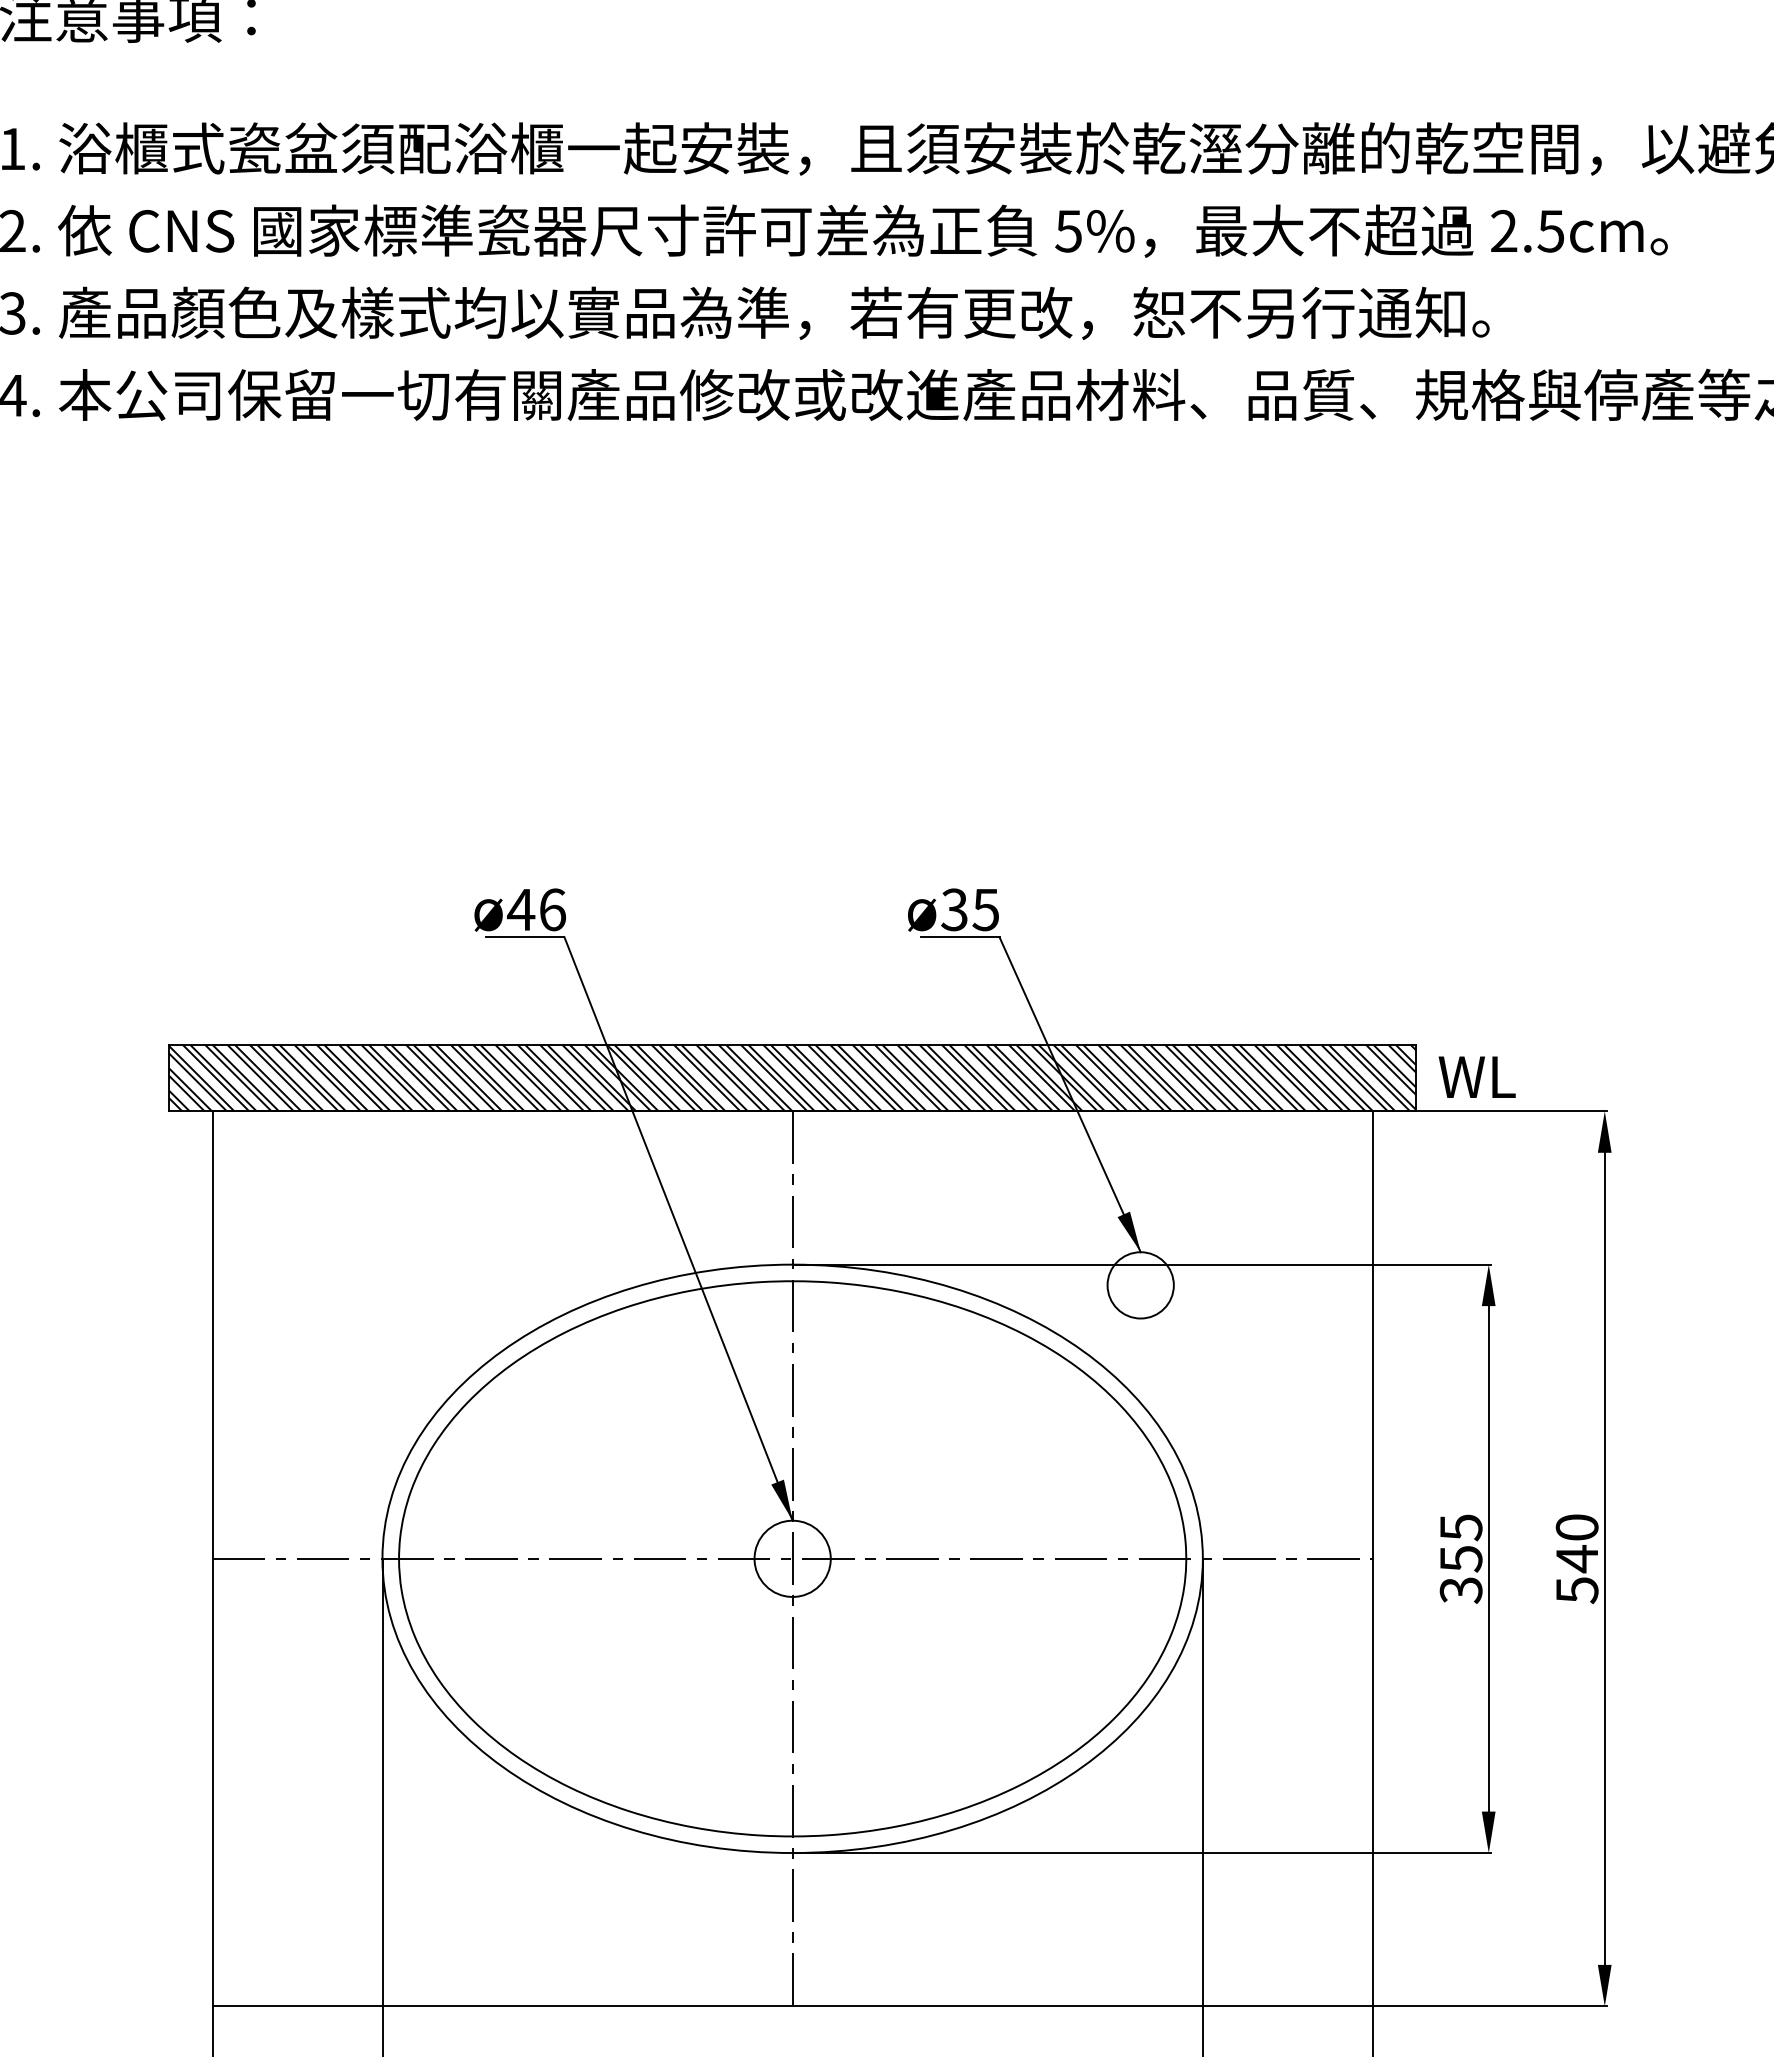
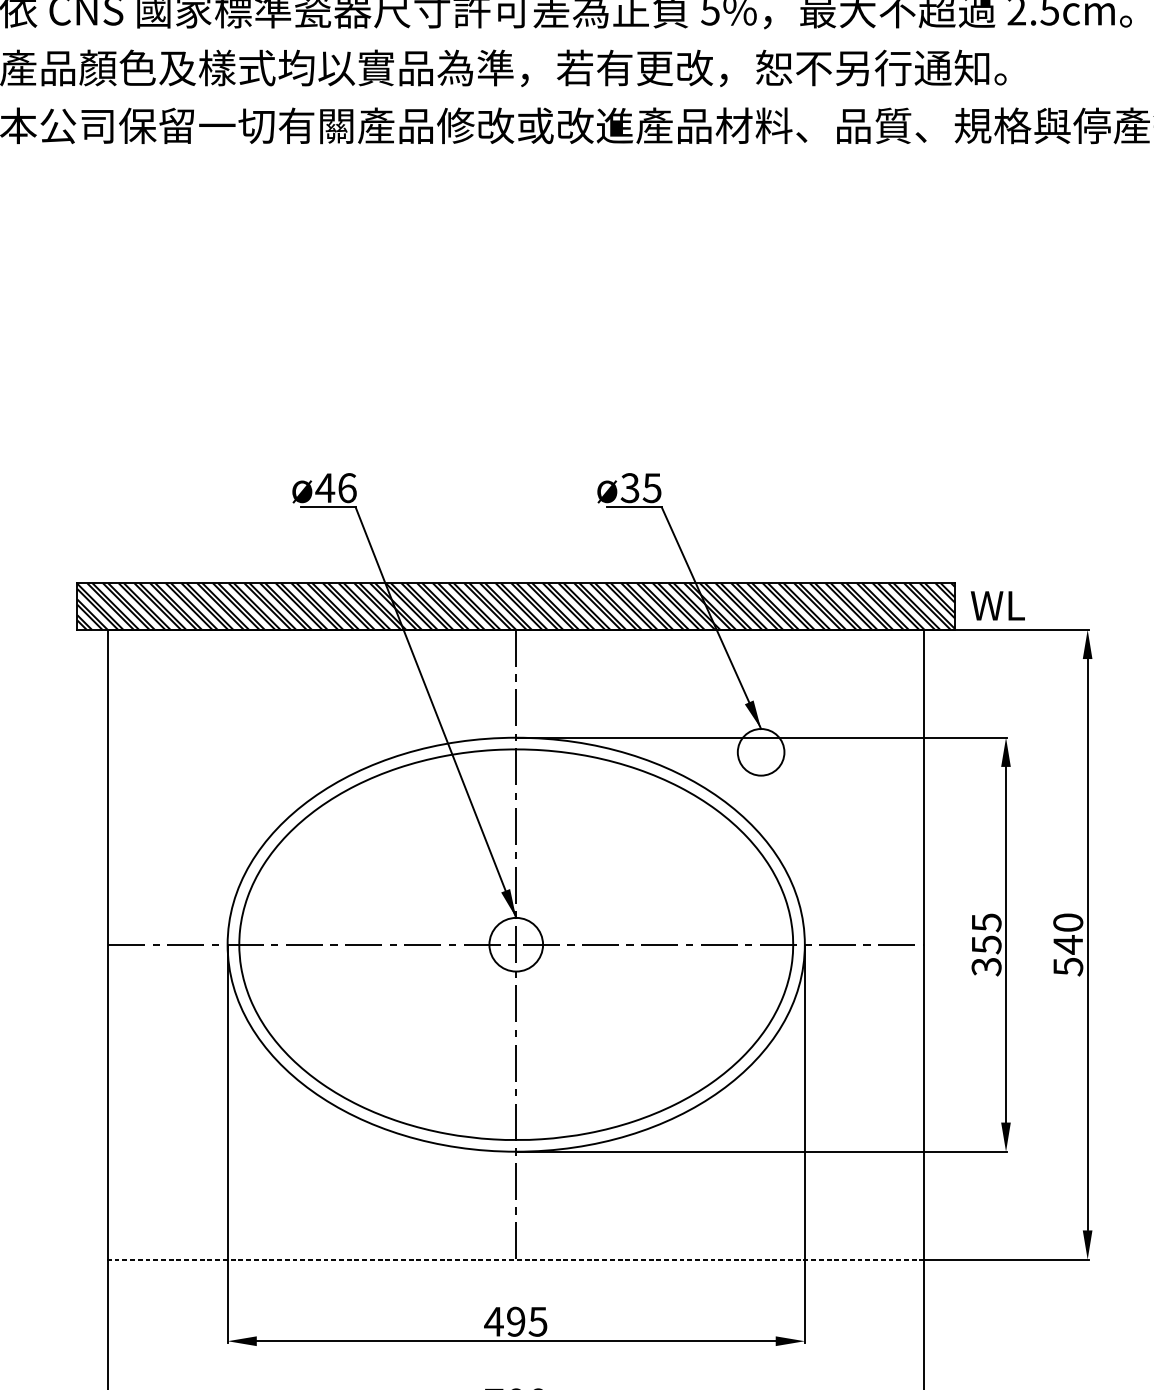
line: (792, 2006) -> (516, 1259), solid -> dashed

